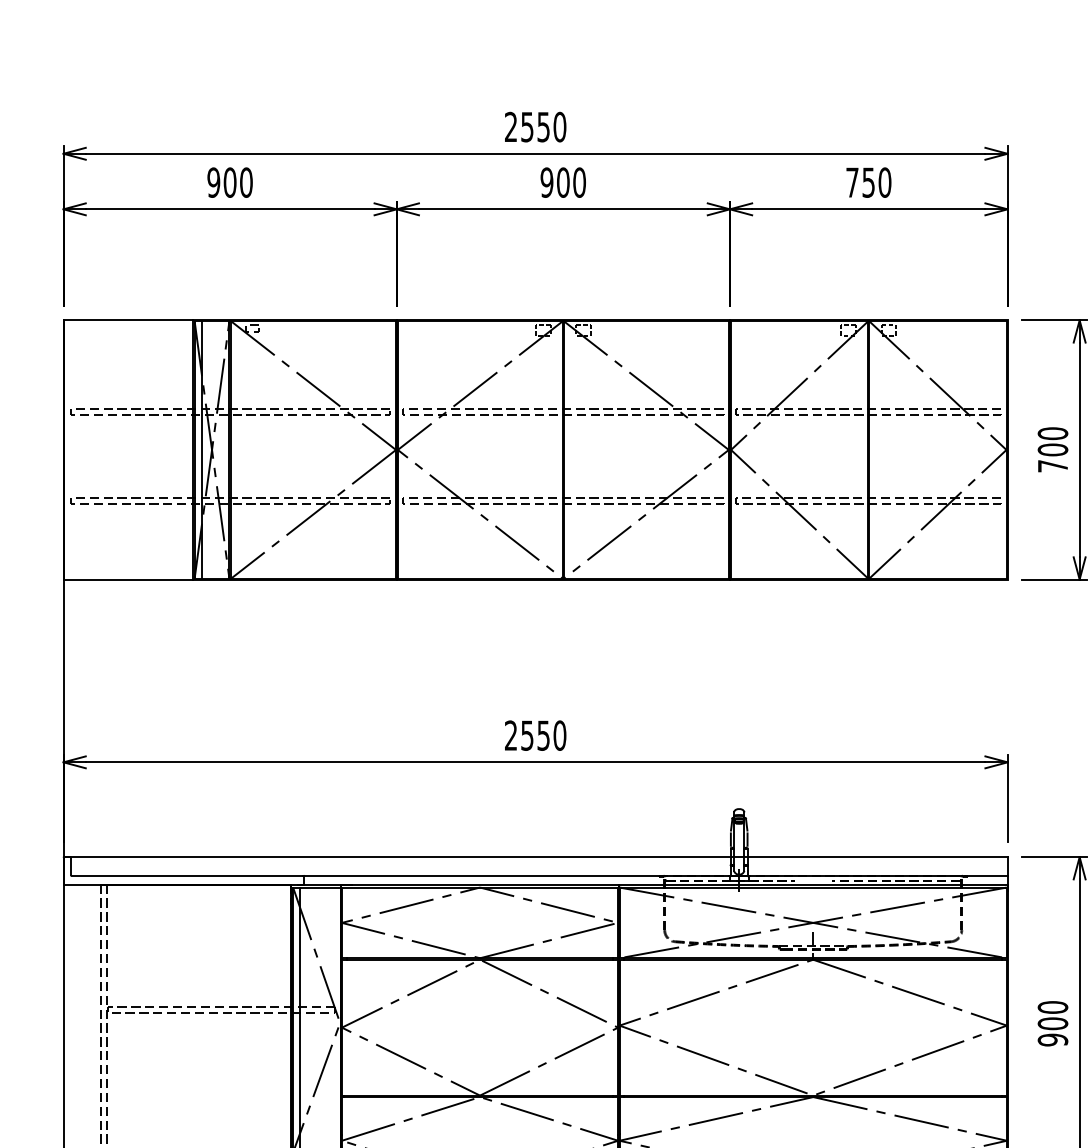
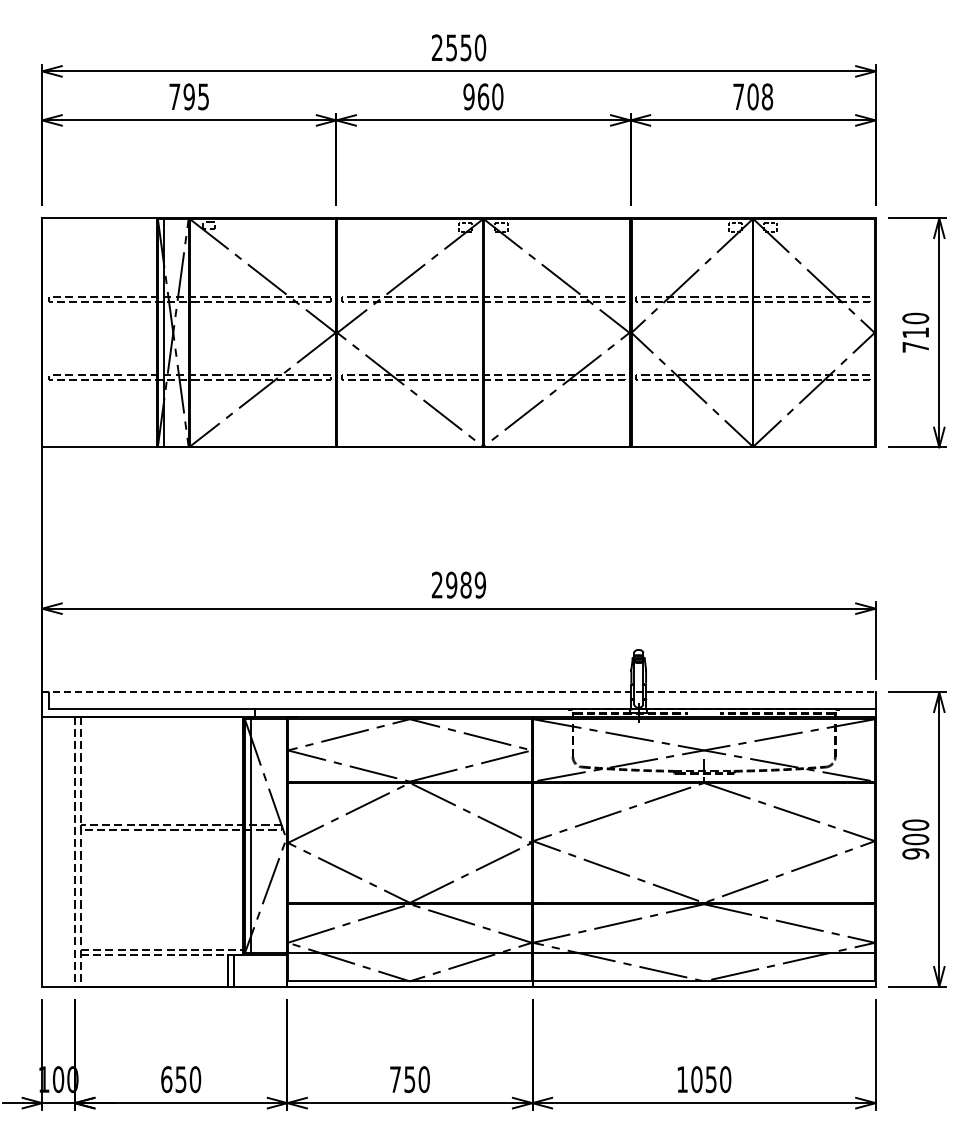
text: (230, 182) -> (189, 96), 900 -> 795
text: (563, 182) -> (483, 96), 900 -> 960
text: (877, 182) -> (760, 96), 750 -> 708
text: (1052, 449) -> (915, 332), 700 -> 710
text: (544, 734) -> (466, 584), 2550 -> 2989
line: (535, 857) -> (458, 692), solid -> dashed

